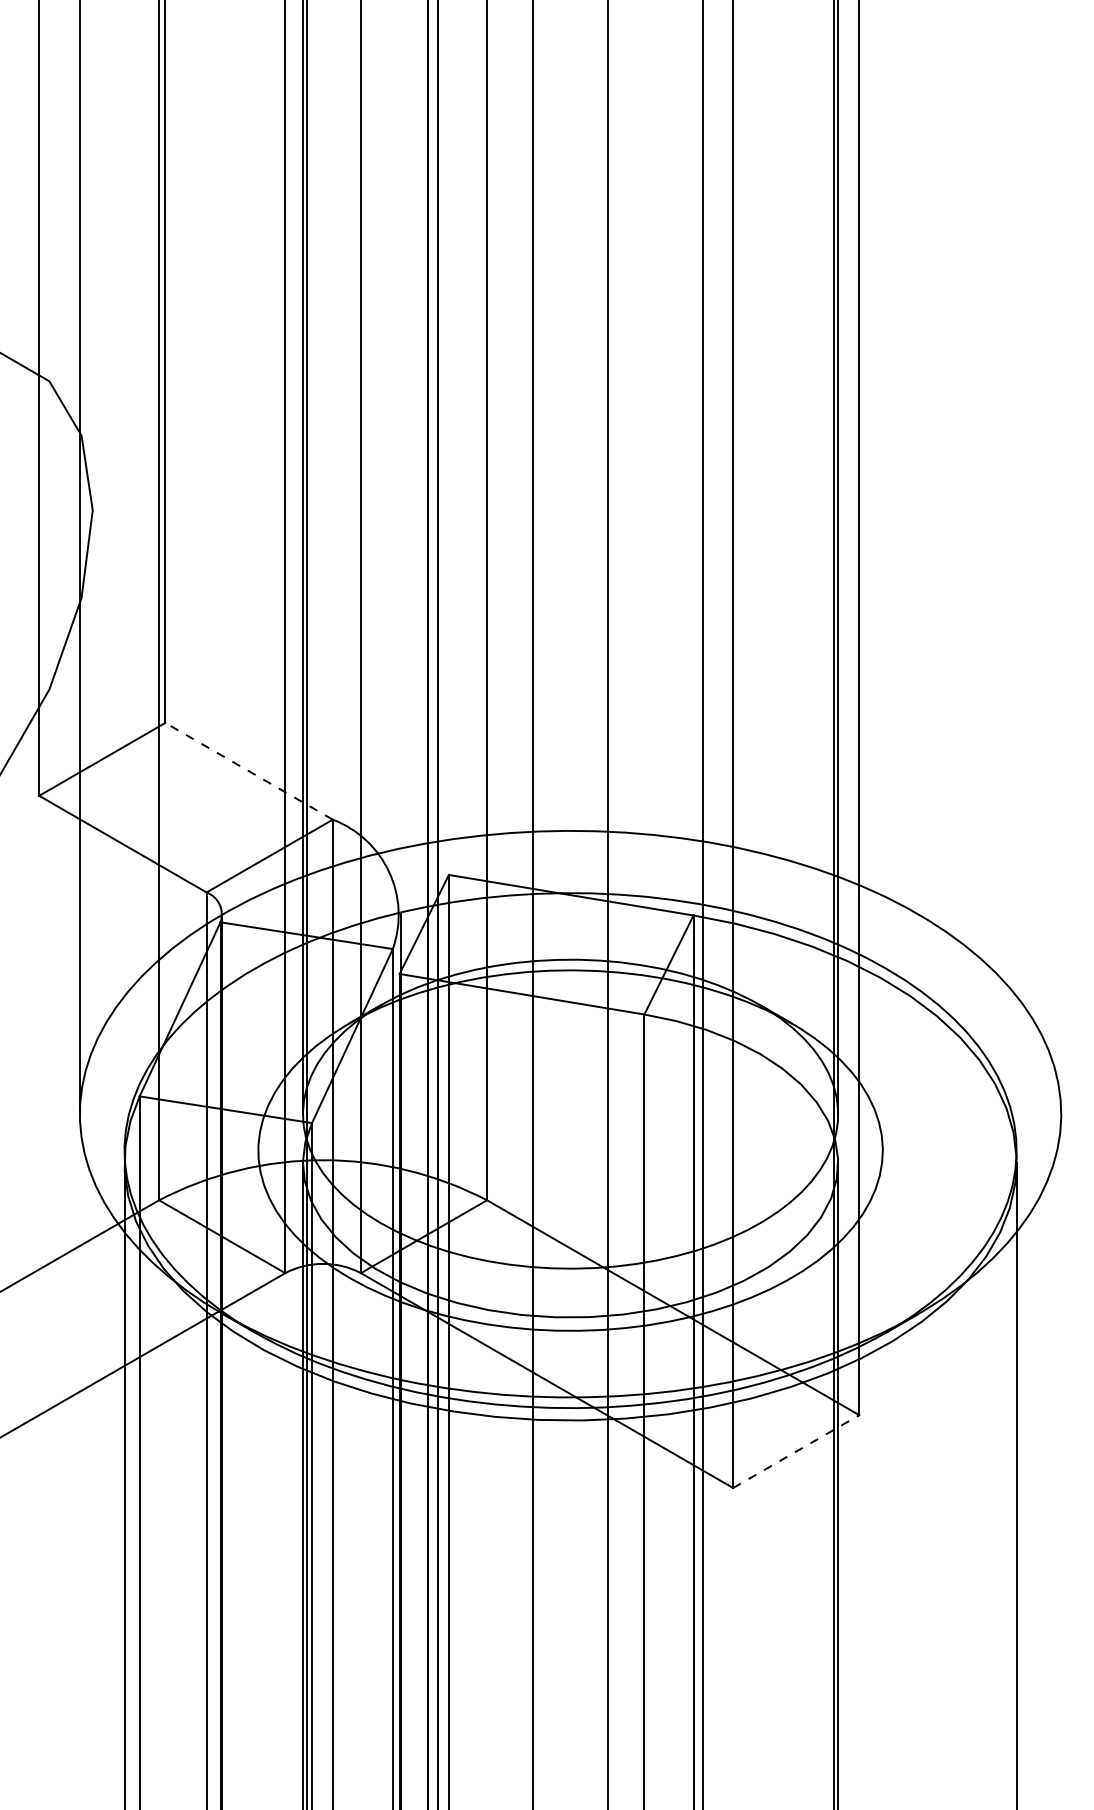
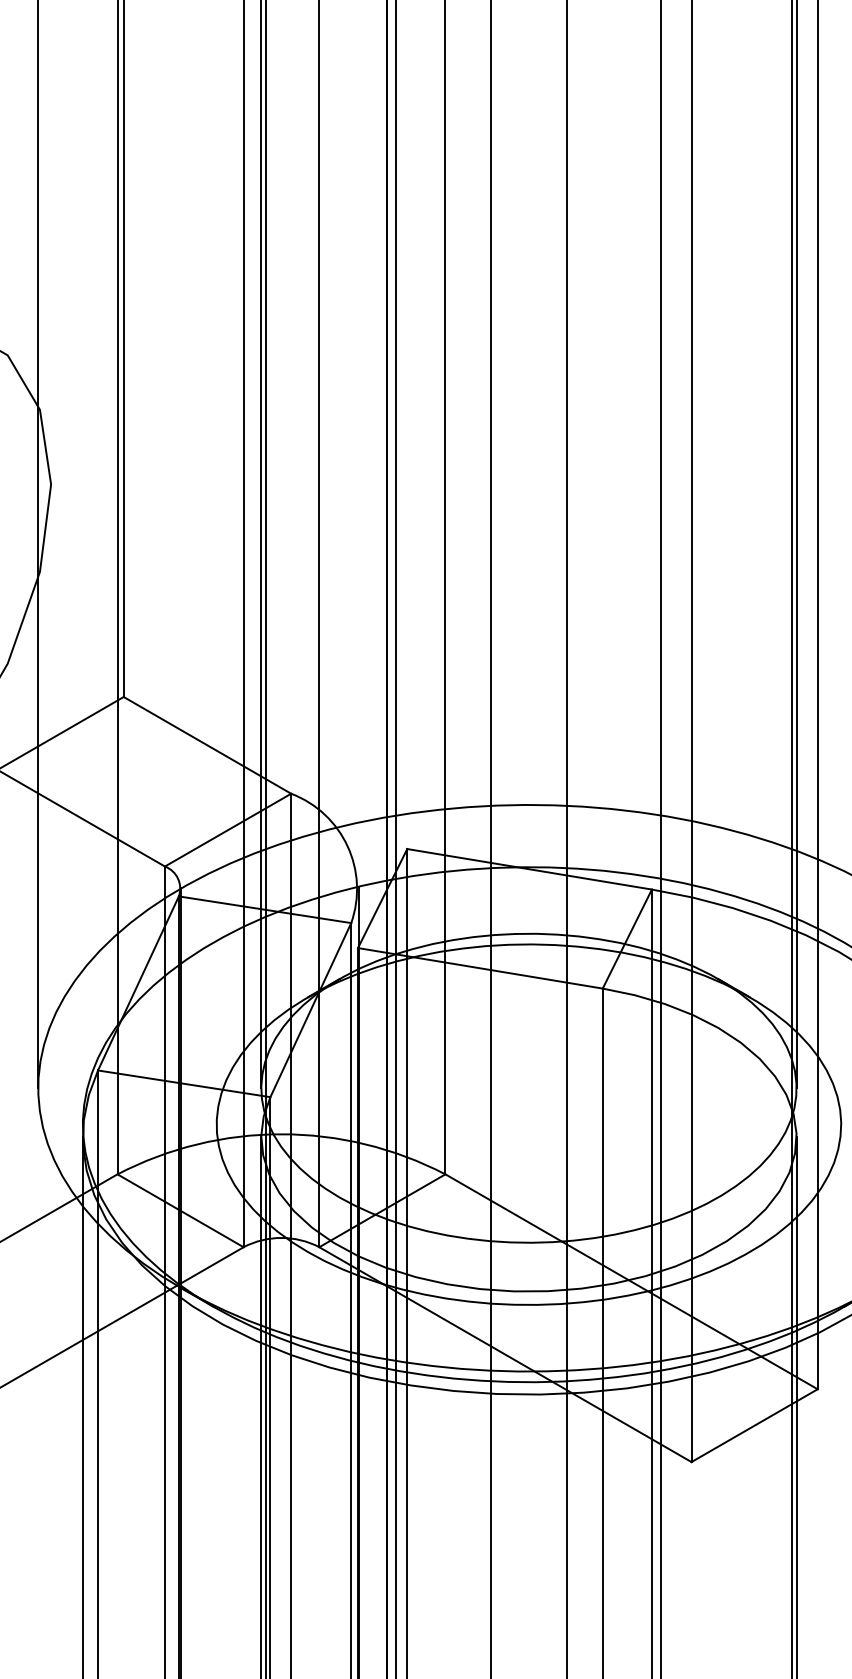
line: (249, 771) -> (207, 745), dashed -> solid
line: (796, 1451) -> (754, 1425), dashed -> solid

